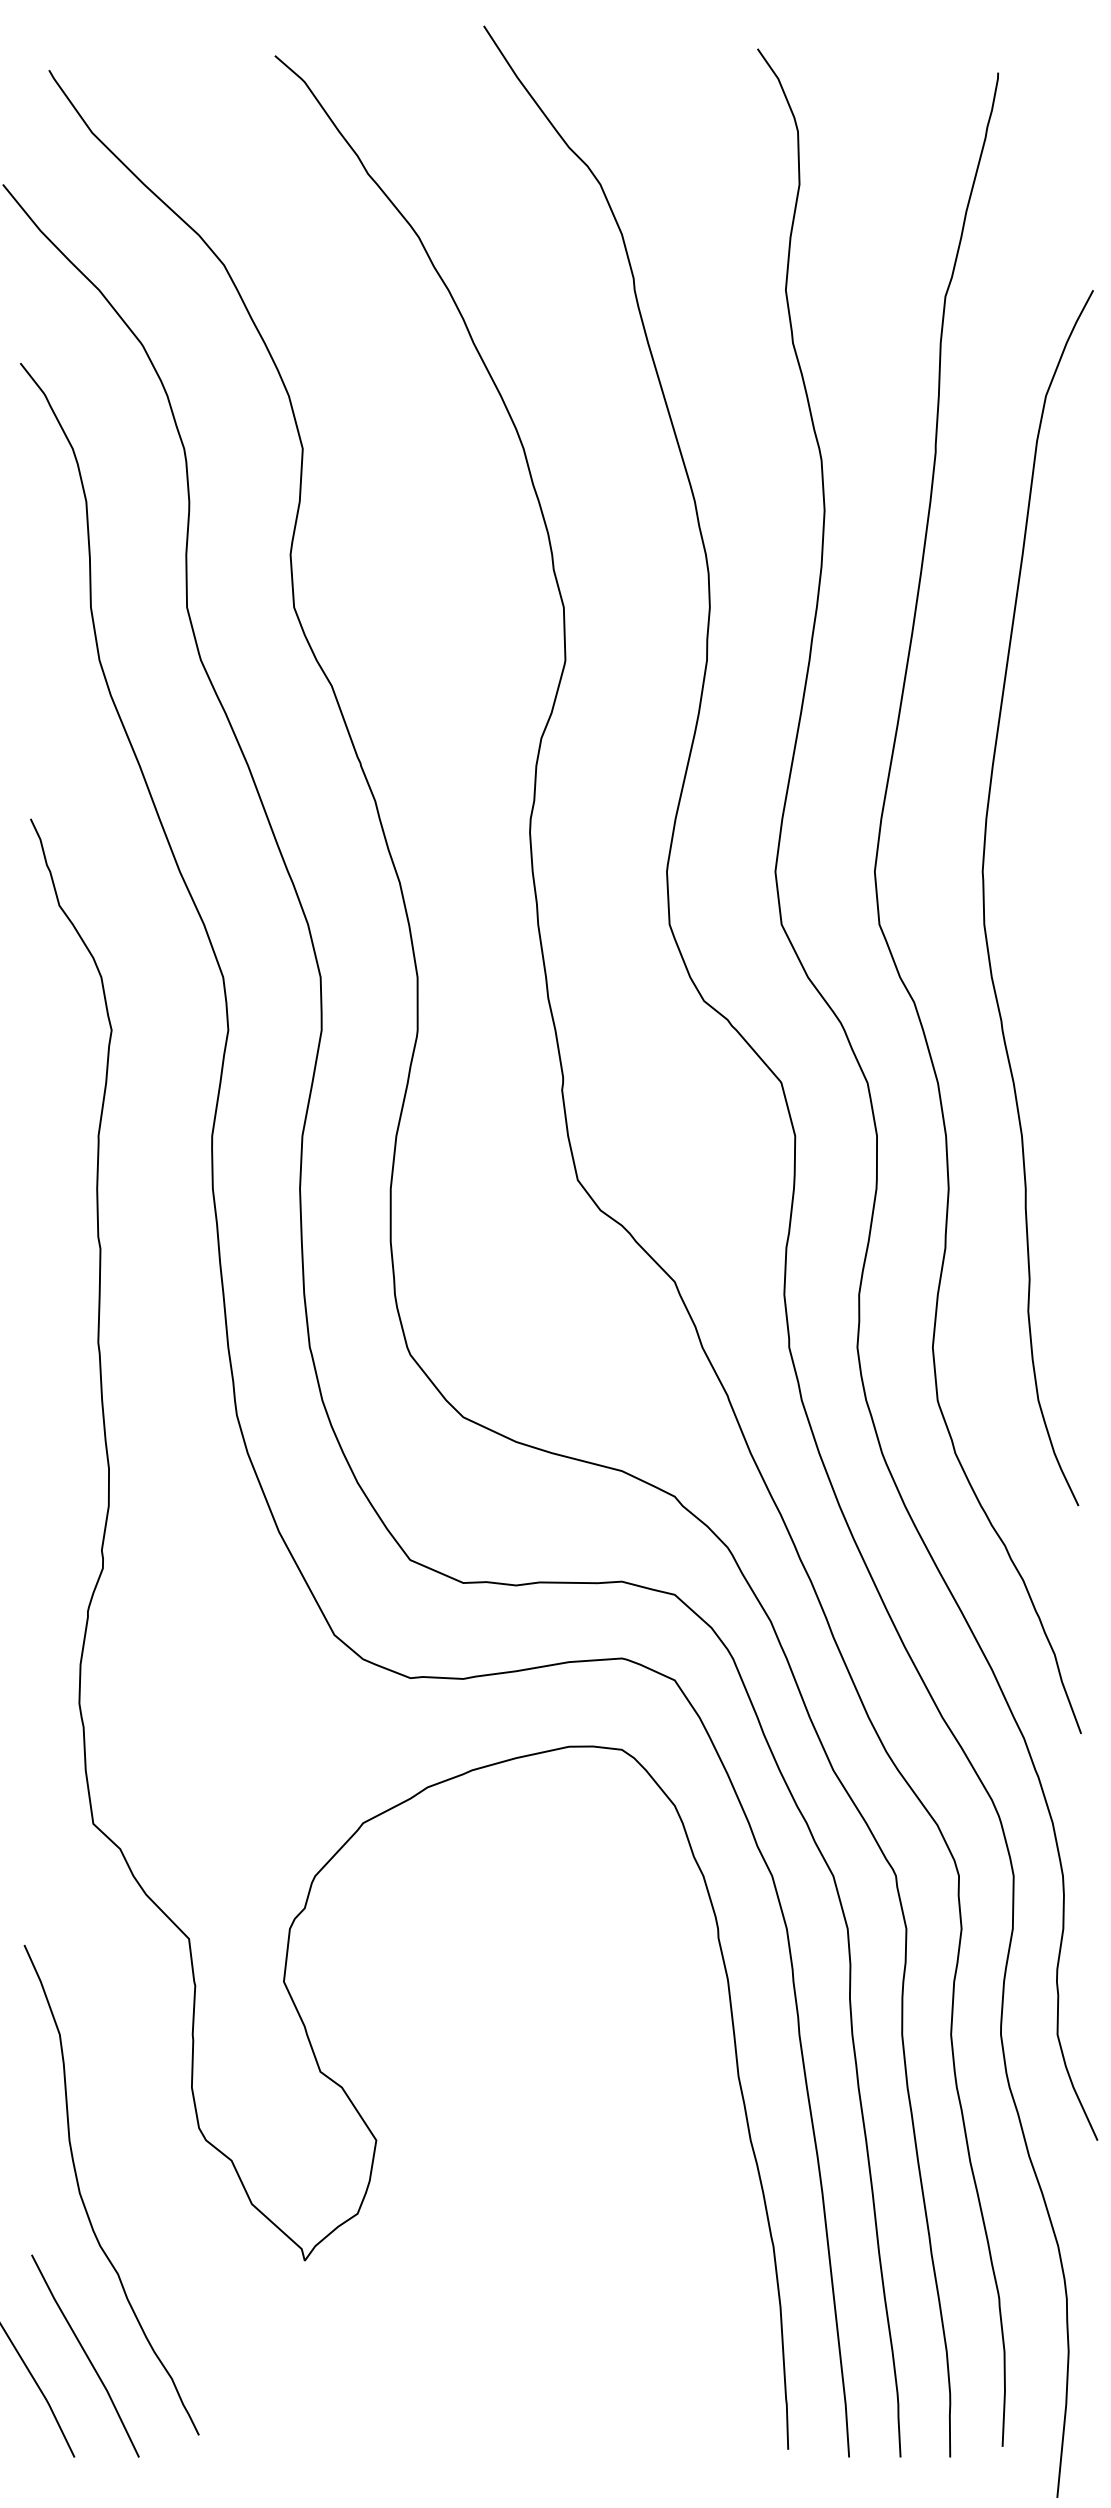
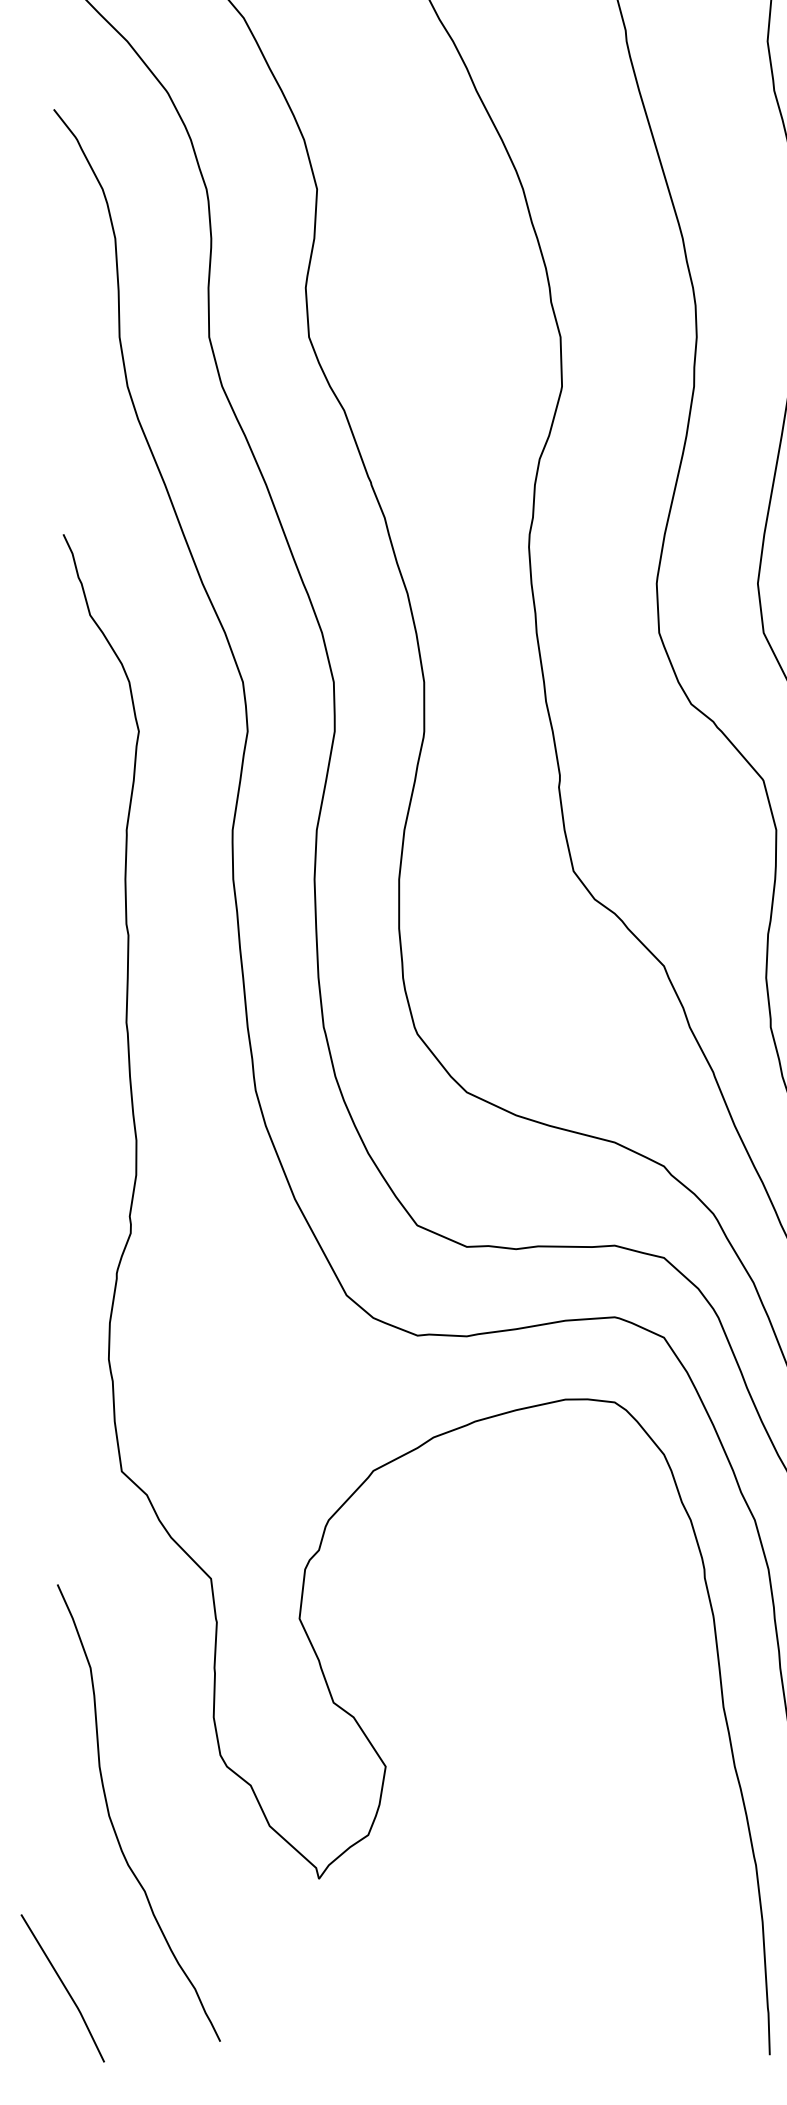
line: (85, 2355) -> (114, 1967), removed

